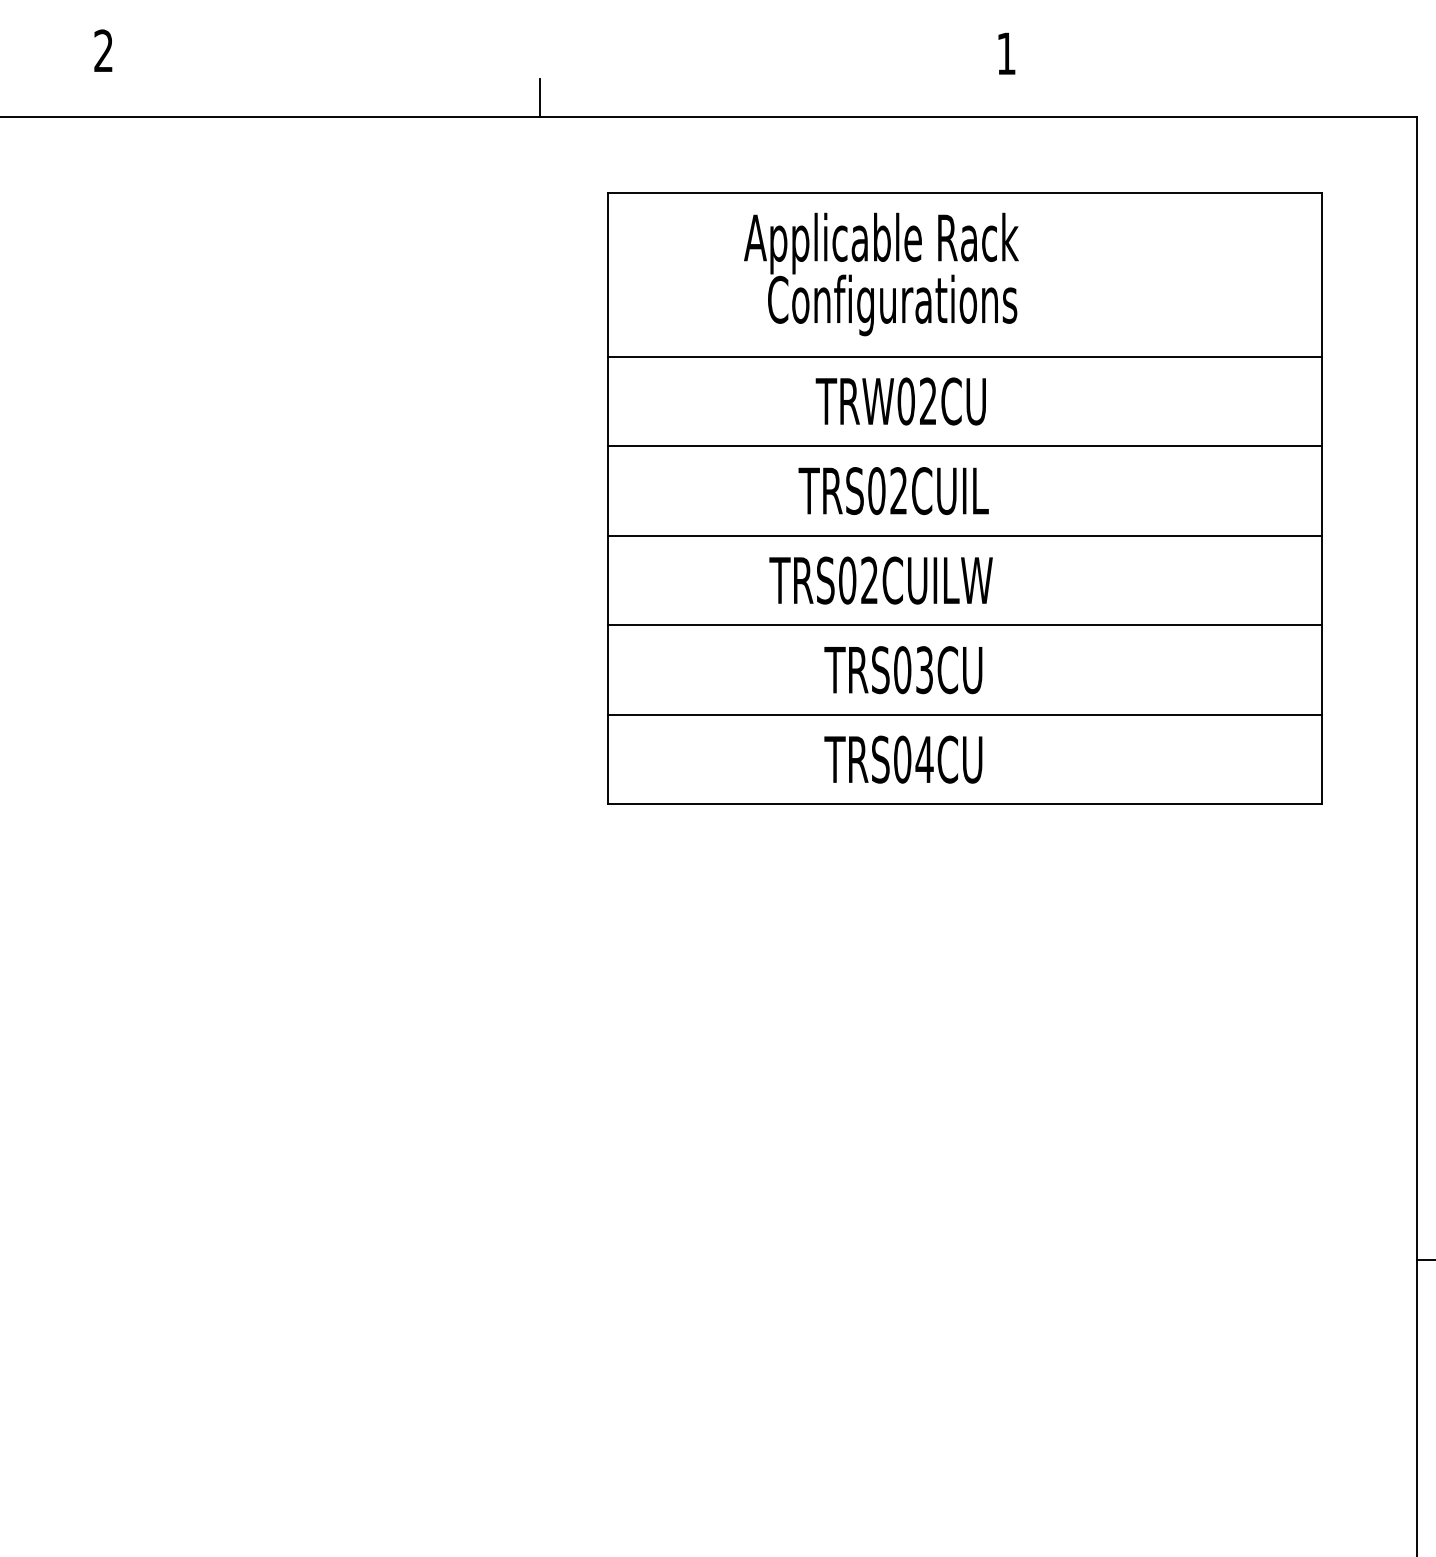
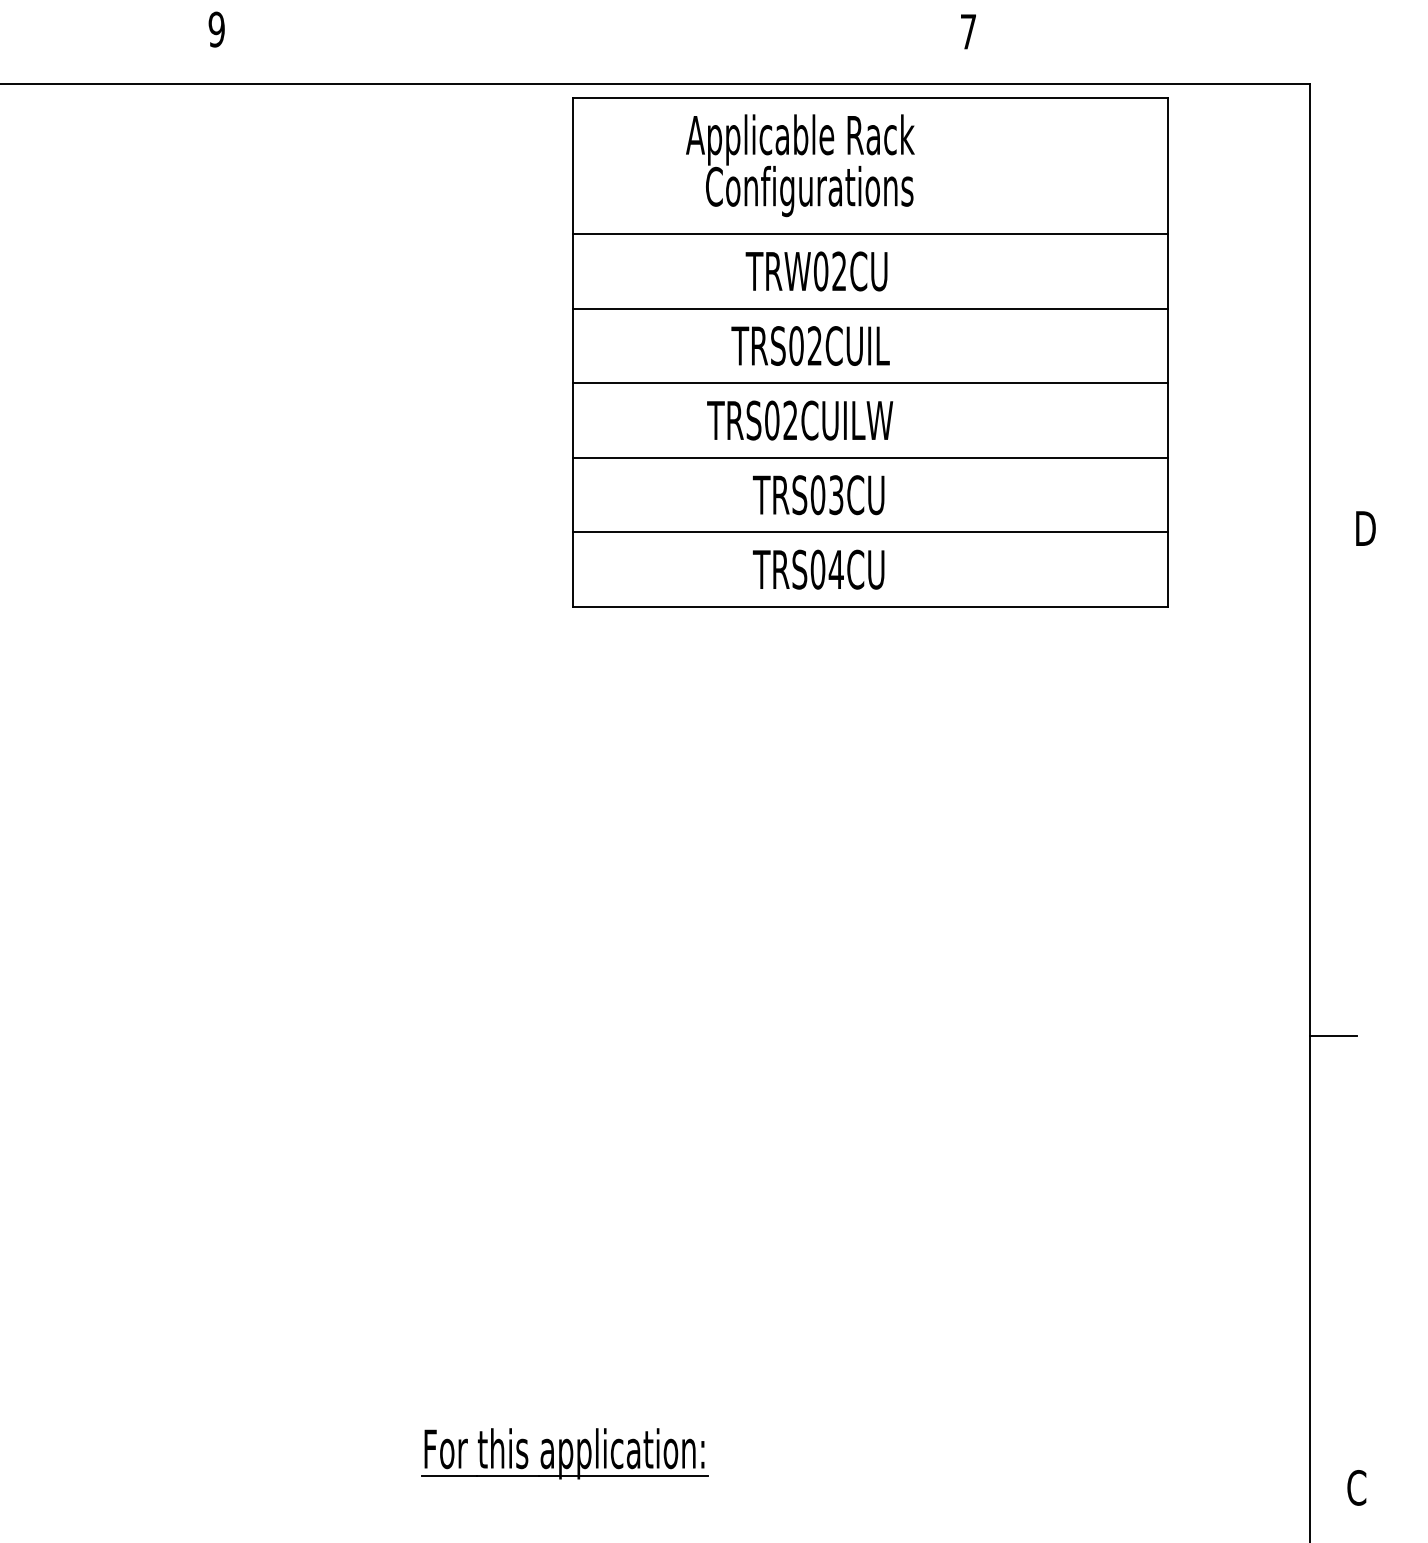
text: (103, 50) -> (216, 29), 2 -> 9
text: (1006, 53) -> (968, 31), 1 -> 7
line: (539, 97) -> (579, 68), removed
part: (965, 498) -> (870, 352), moved

